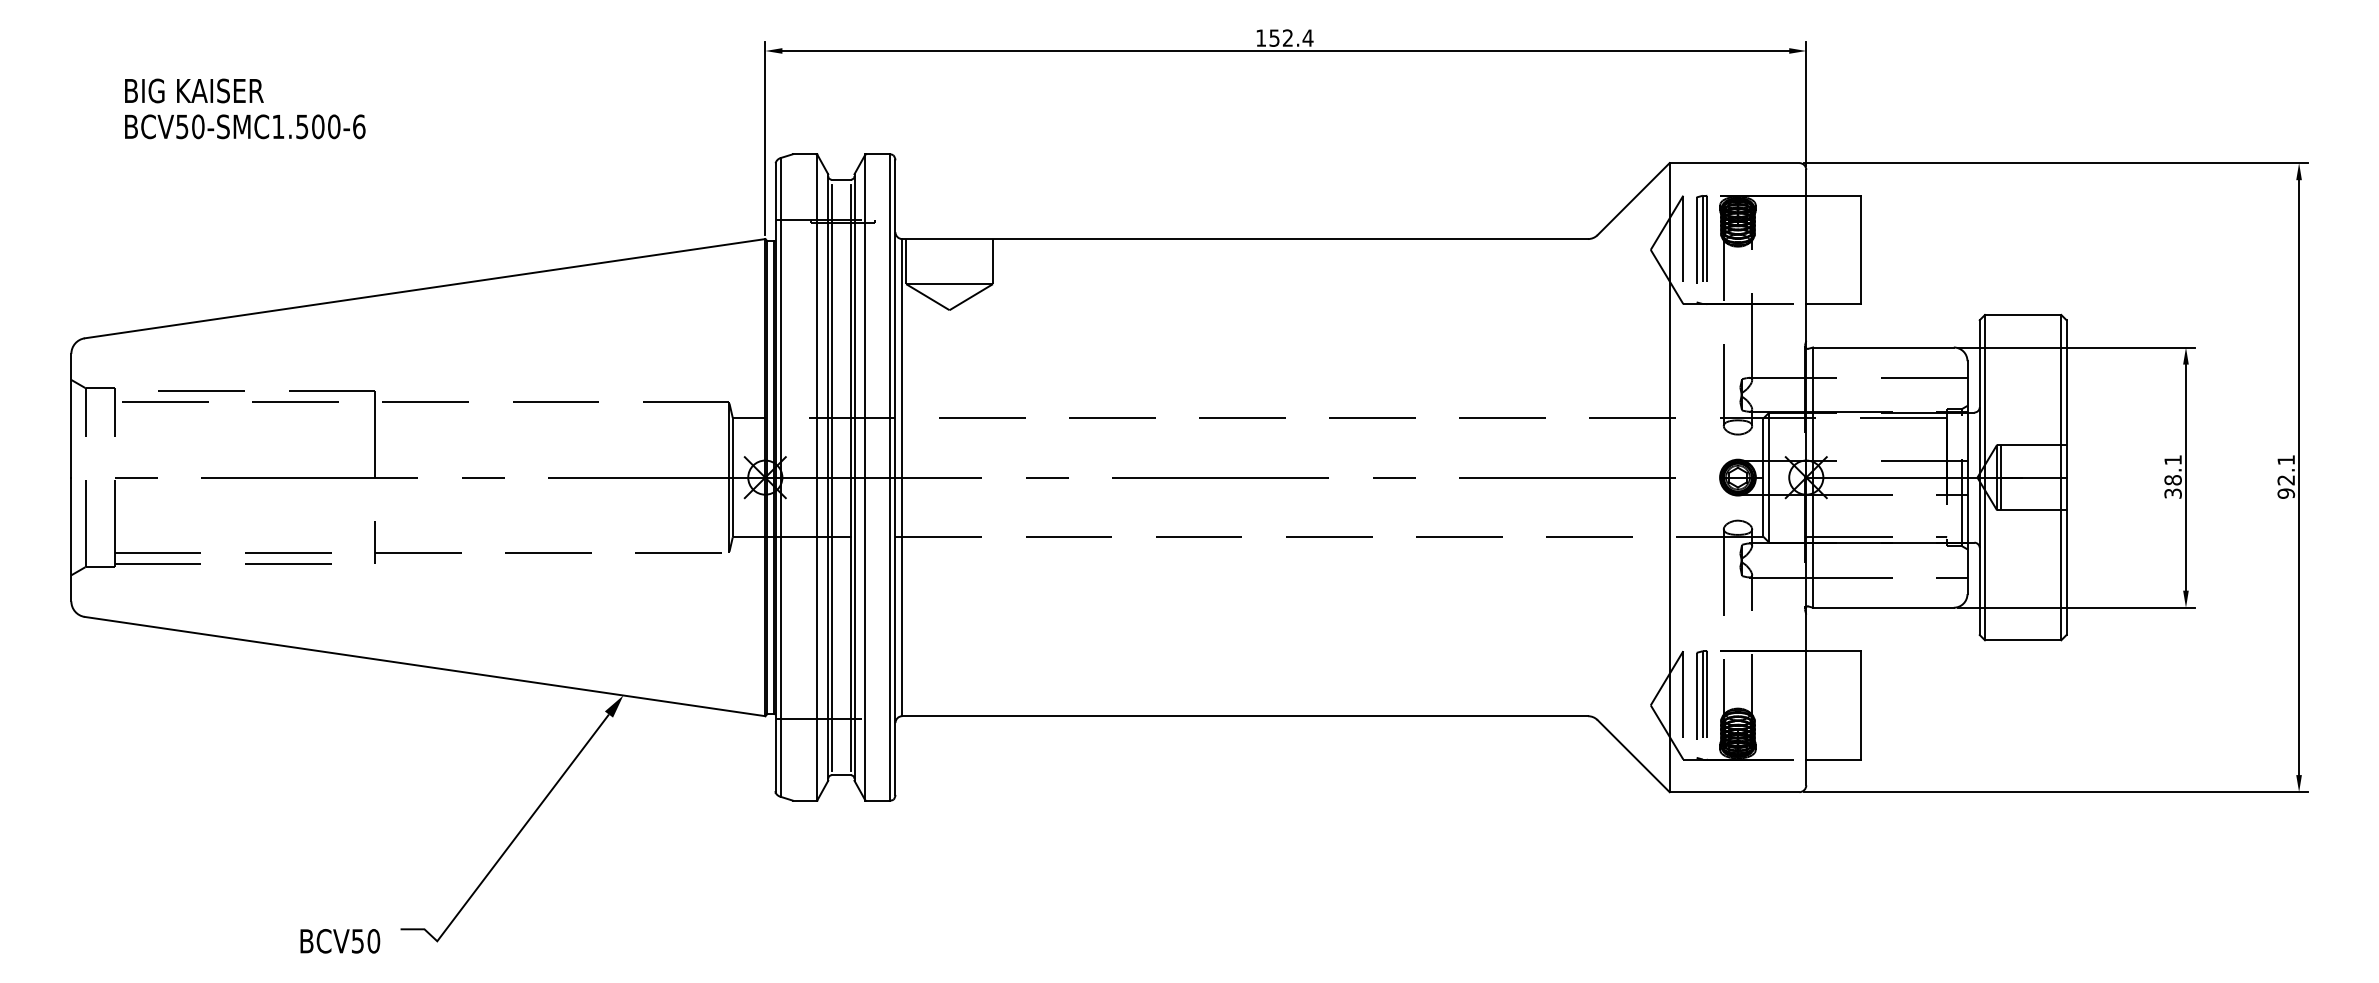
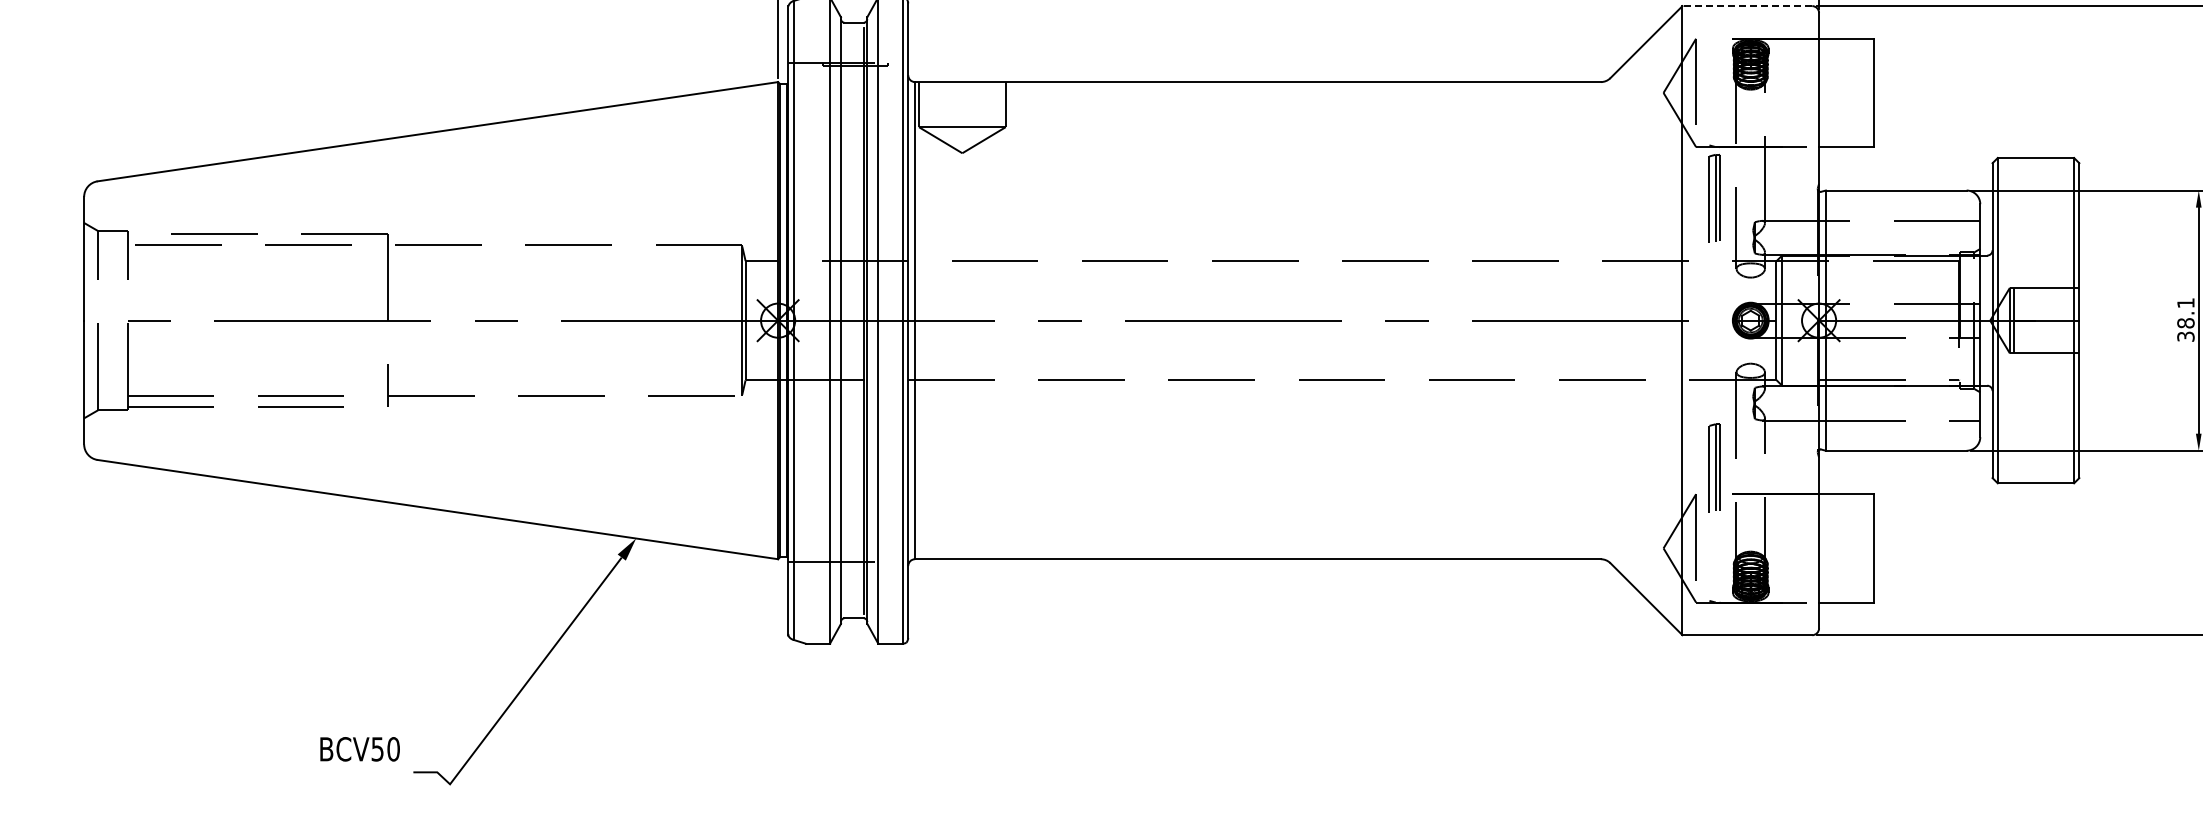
line: (1734, 163) -> (1747, 6), solid -> dashed
part: (1701, 239) -> (1714, 198), moved
line: (831, 478) -> (844, 321), removed
part: (1701, 694) -> (1714, 467), moved
text: (340, 941) -> (360, 749), moved

